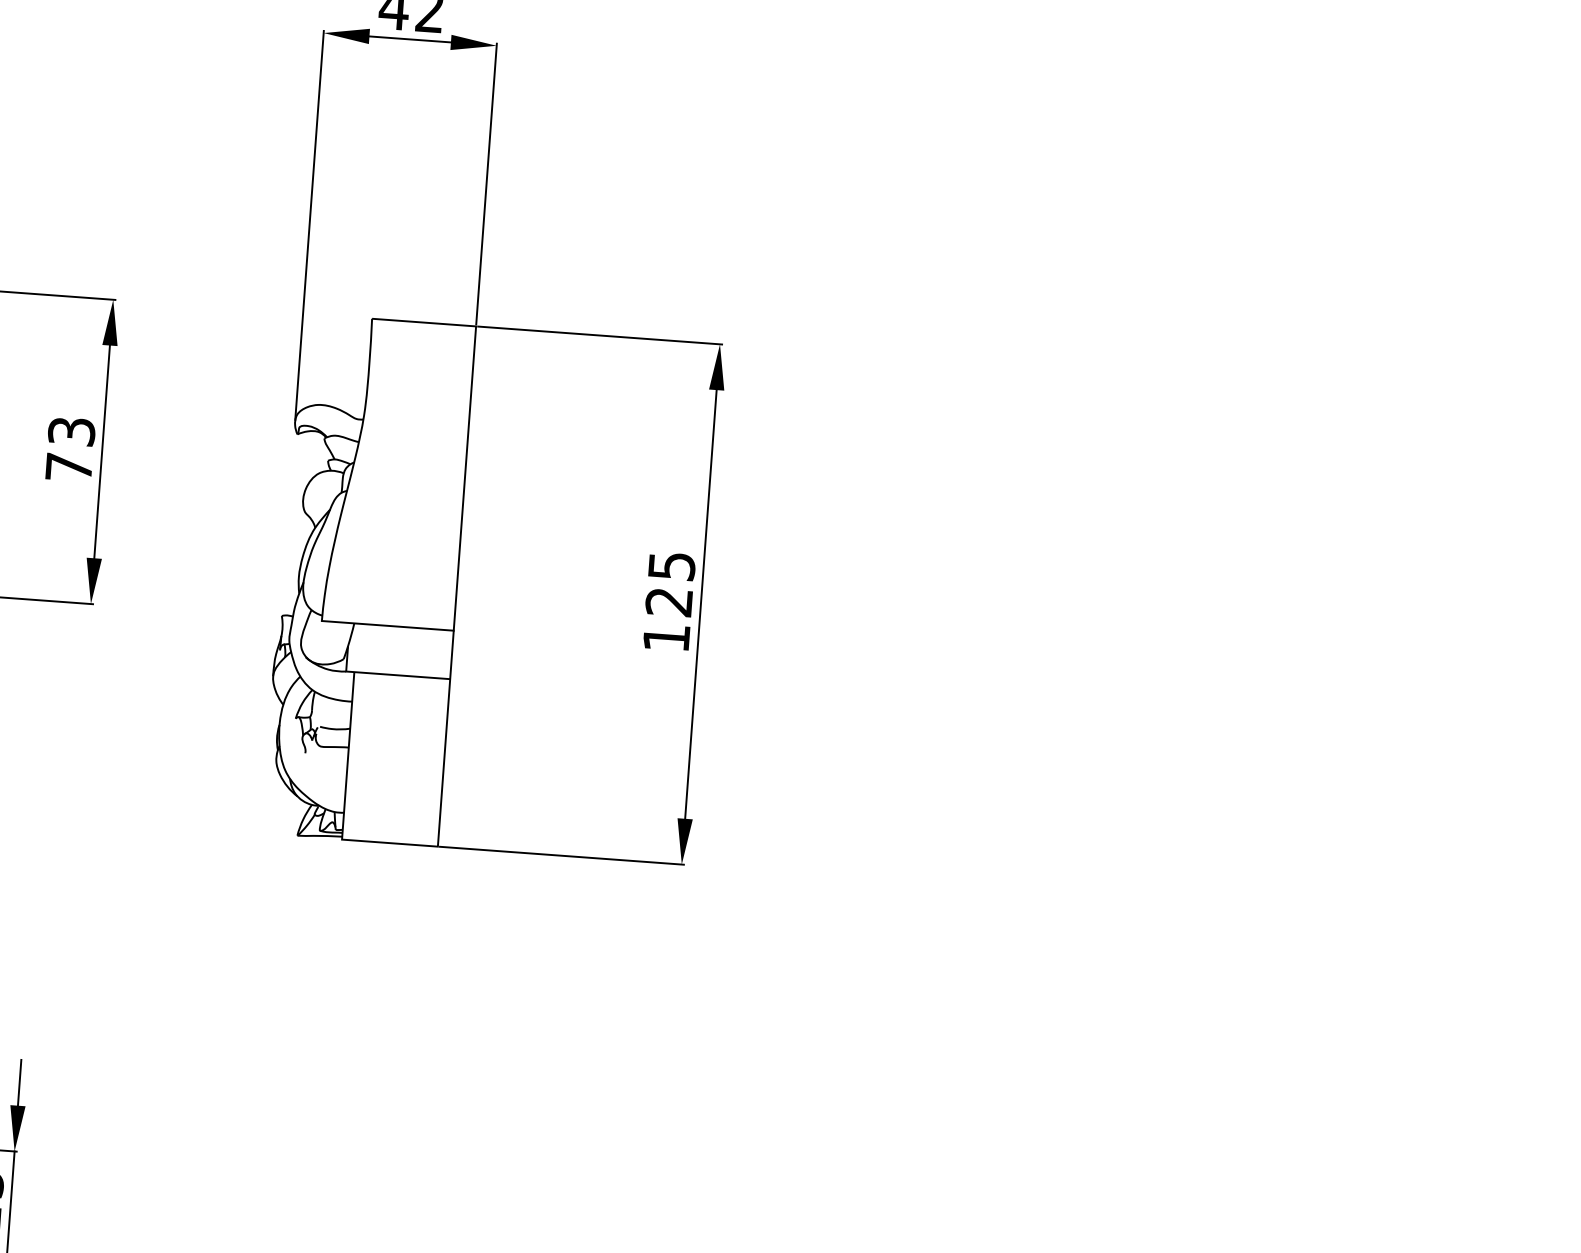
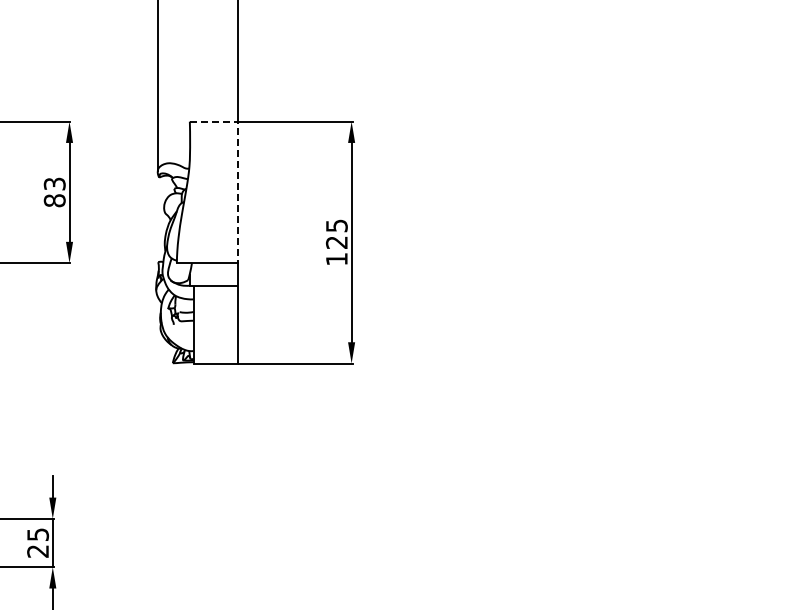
line: (469, 425) -> (238, 167), solid -> dashed
text: (68, 466) -> (54, 200), 73 -> 83

